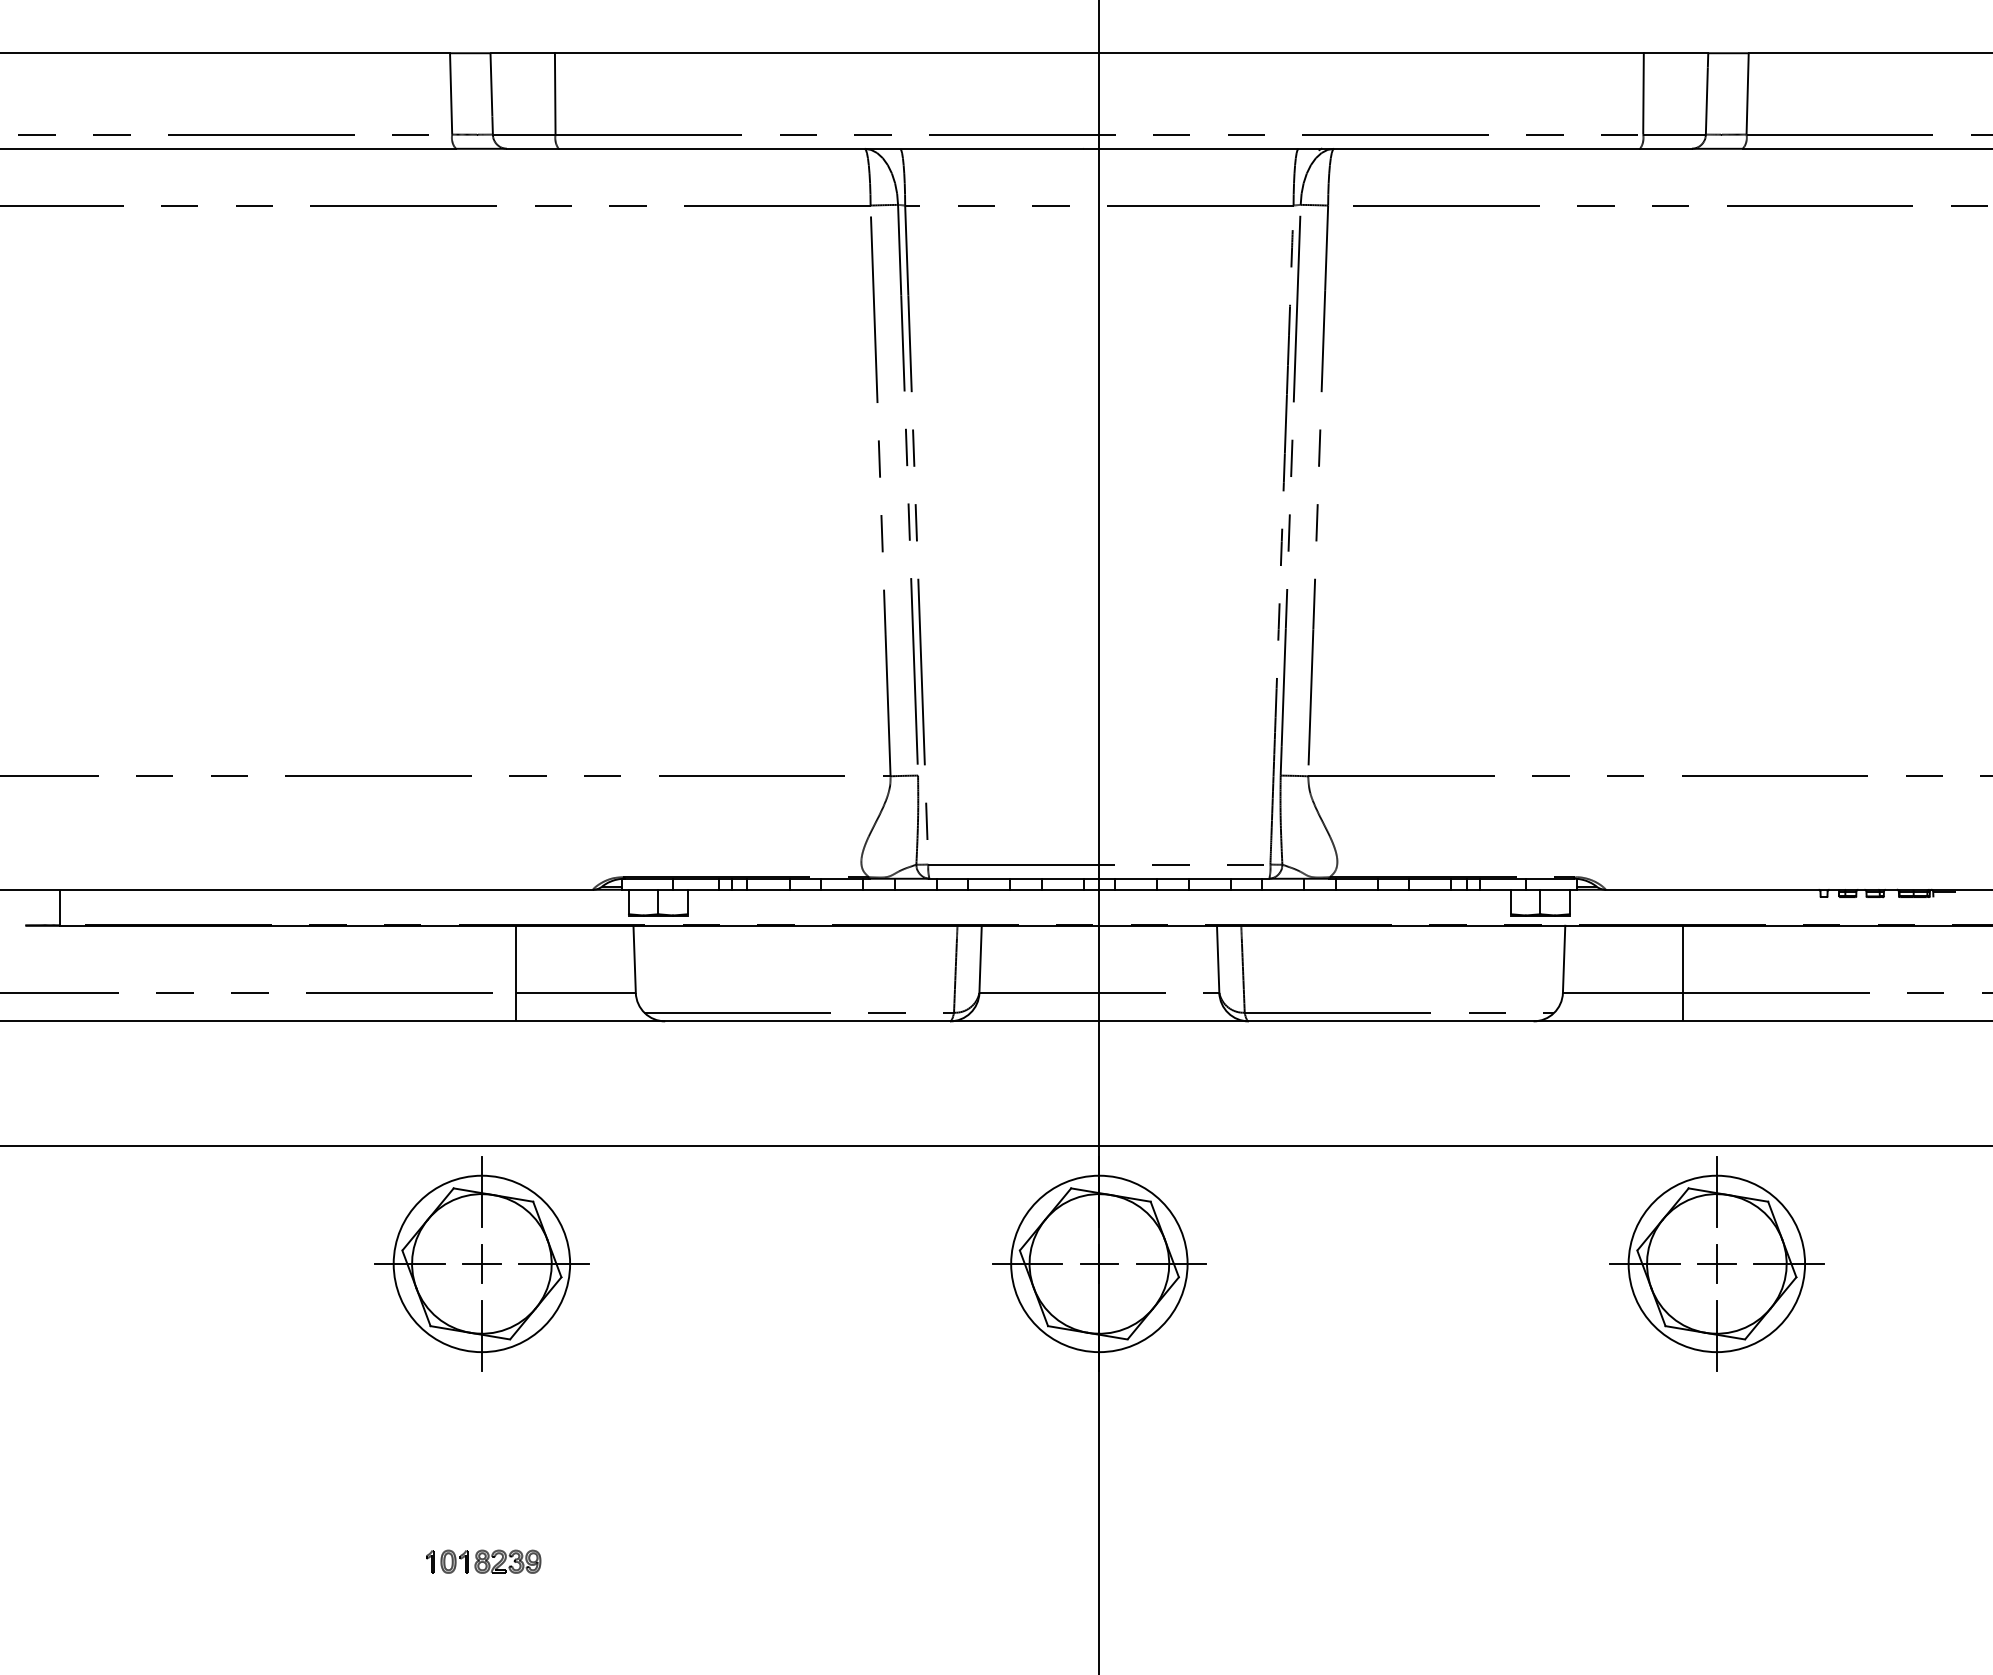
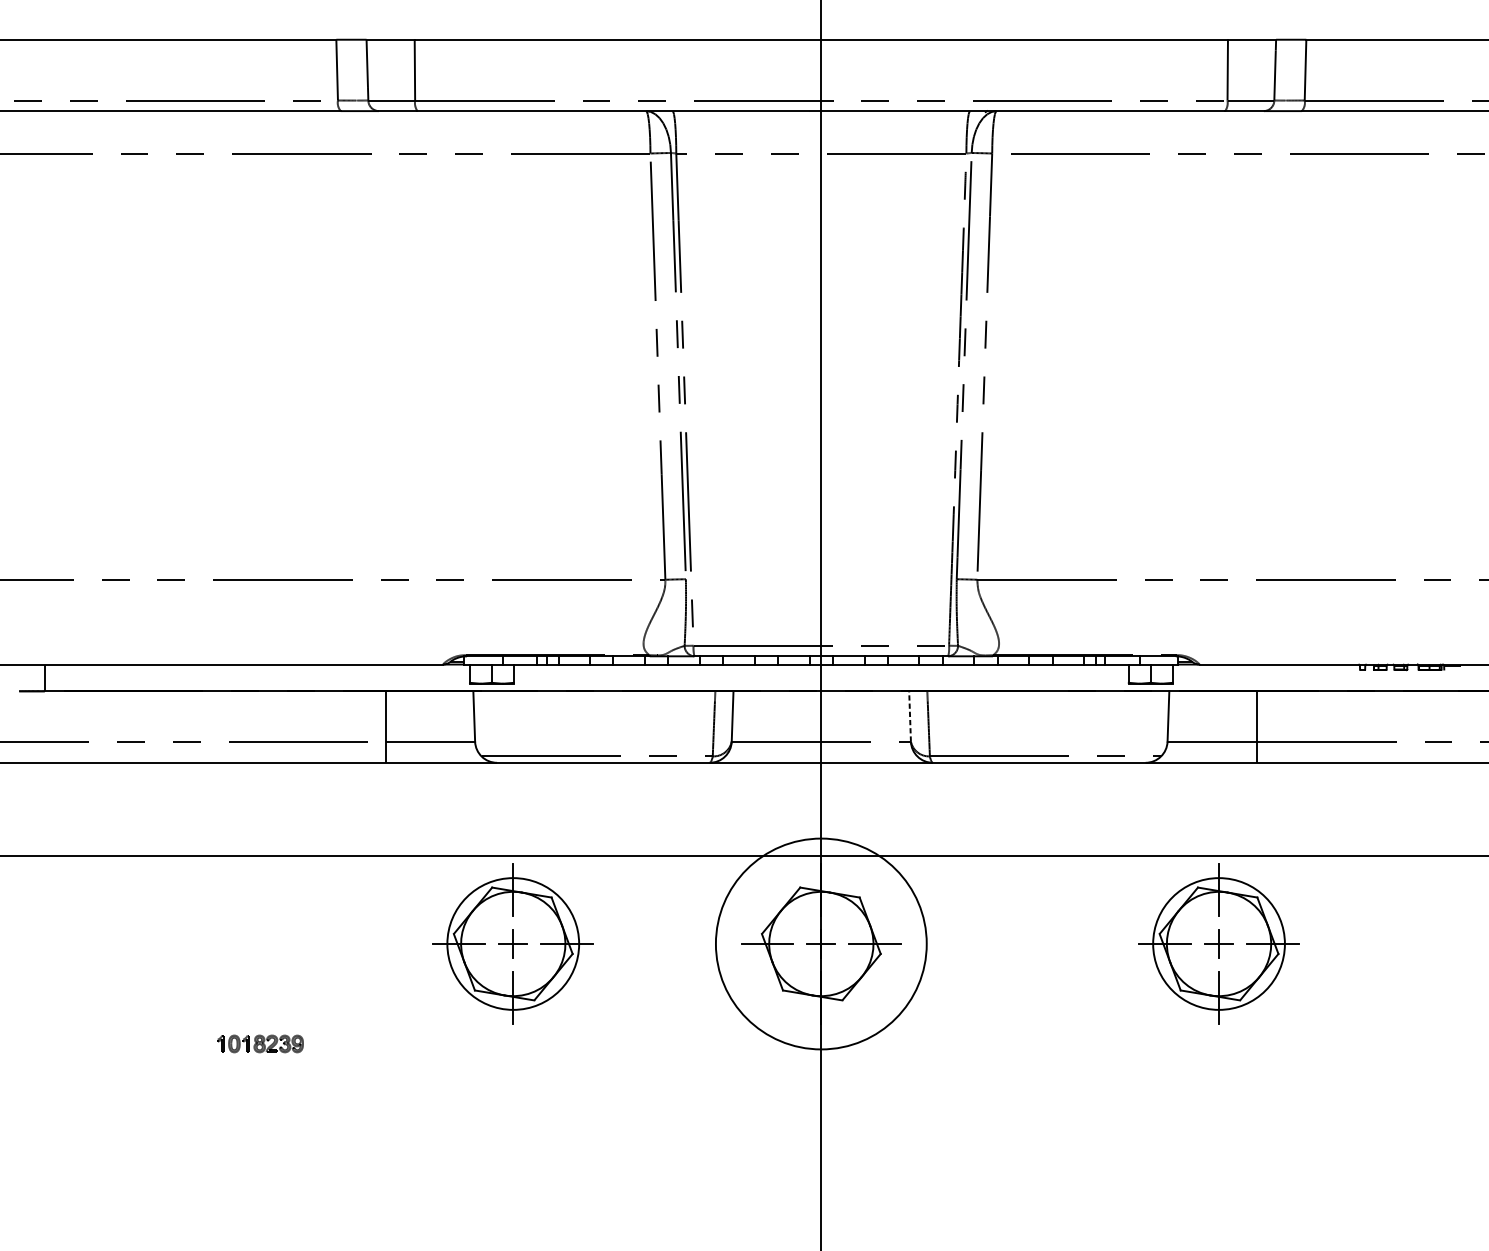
line: (1218, 959) -> (910, 716), solid -> dashed
part: (481, 1263) -> (512, 943), moved
circle: (1099, 1263) -> (821, 943), size x1.6
part: (1716, 1263) -> (1218, 943), moved
part: (483, 1561) -> (260, 1043), moved

